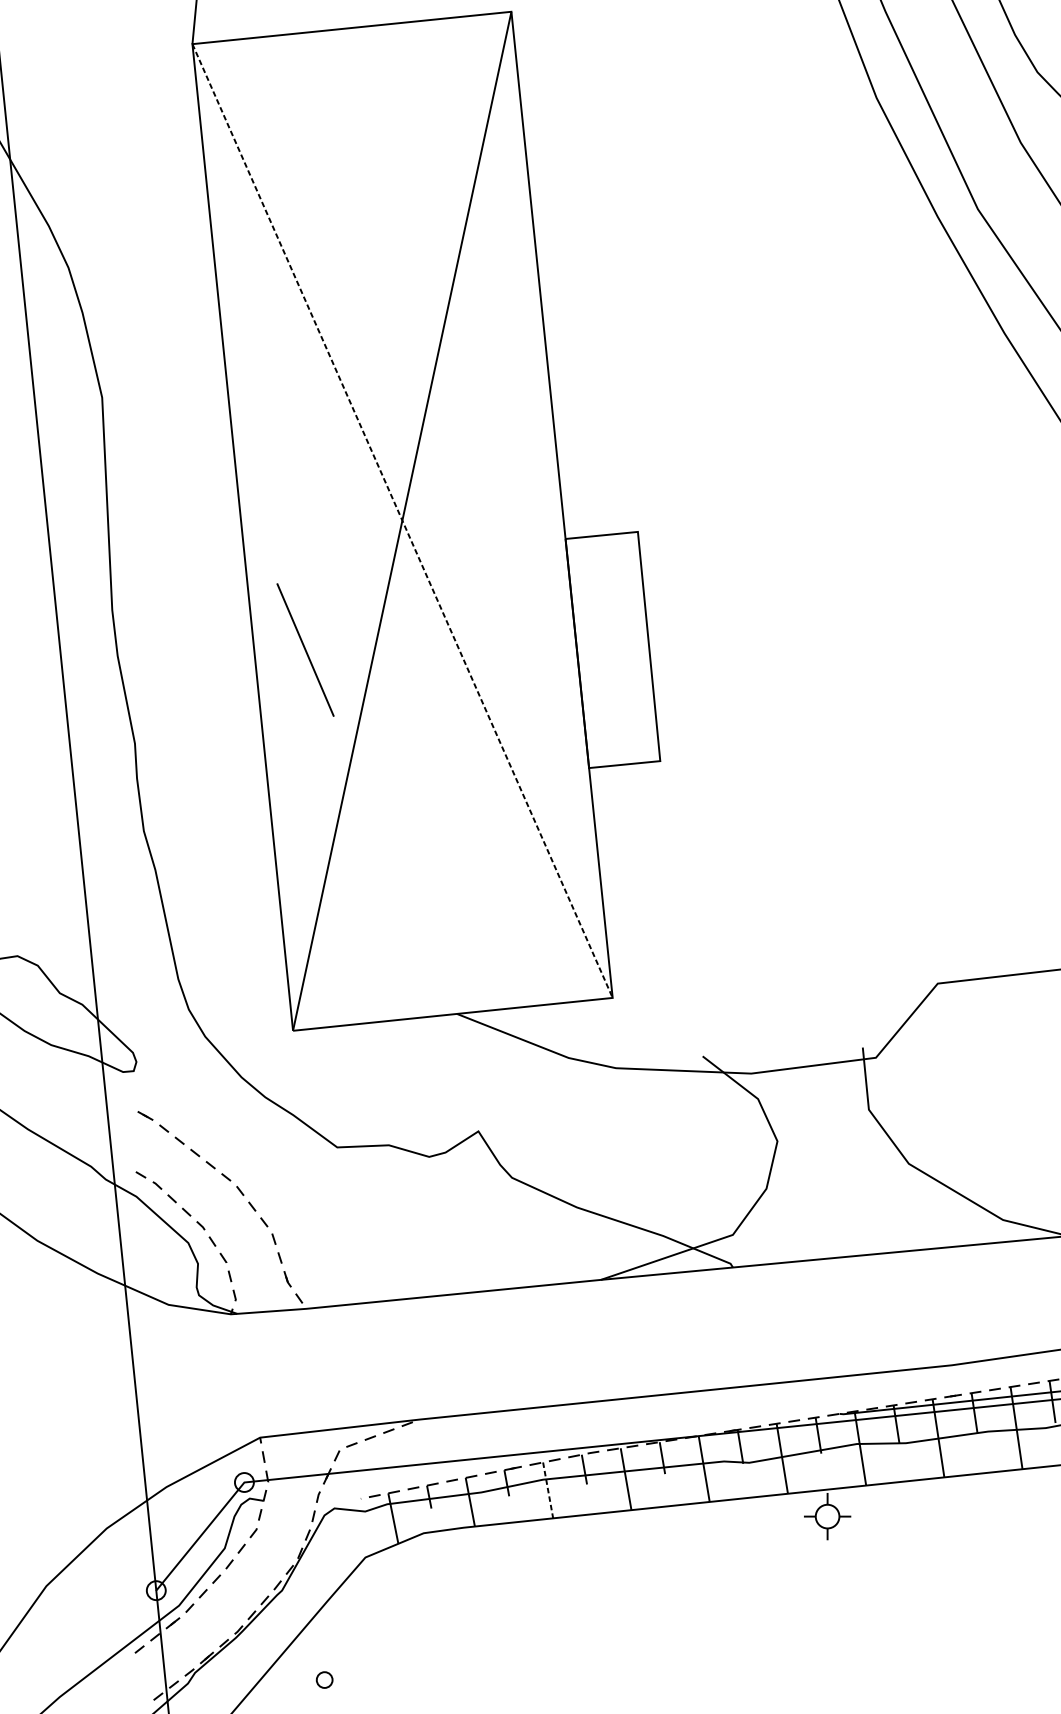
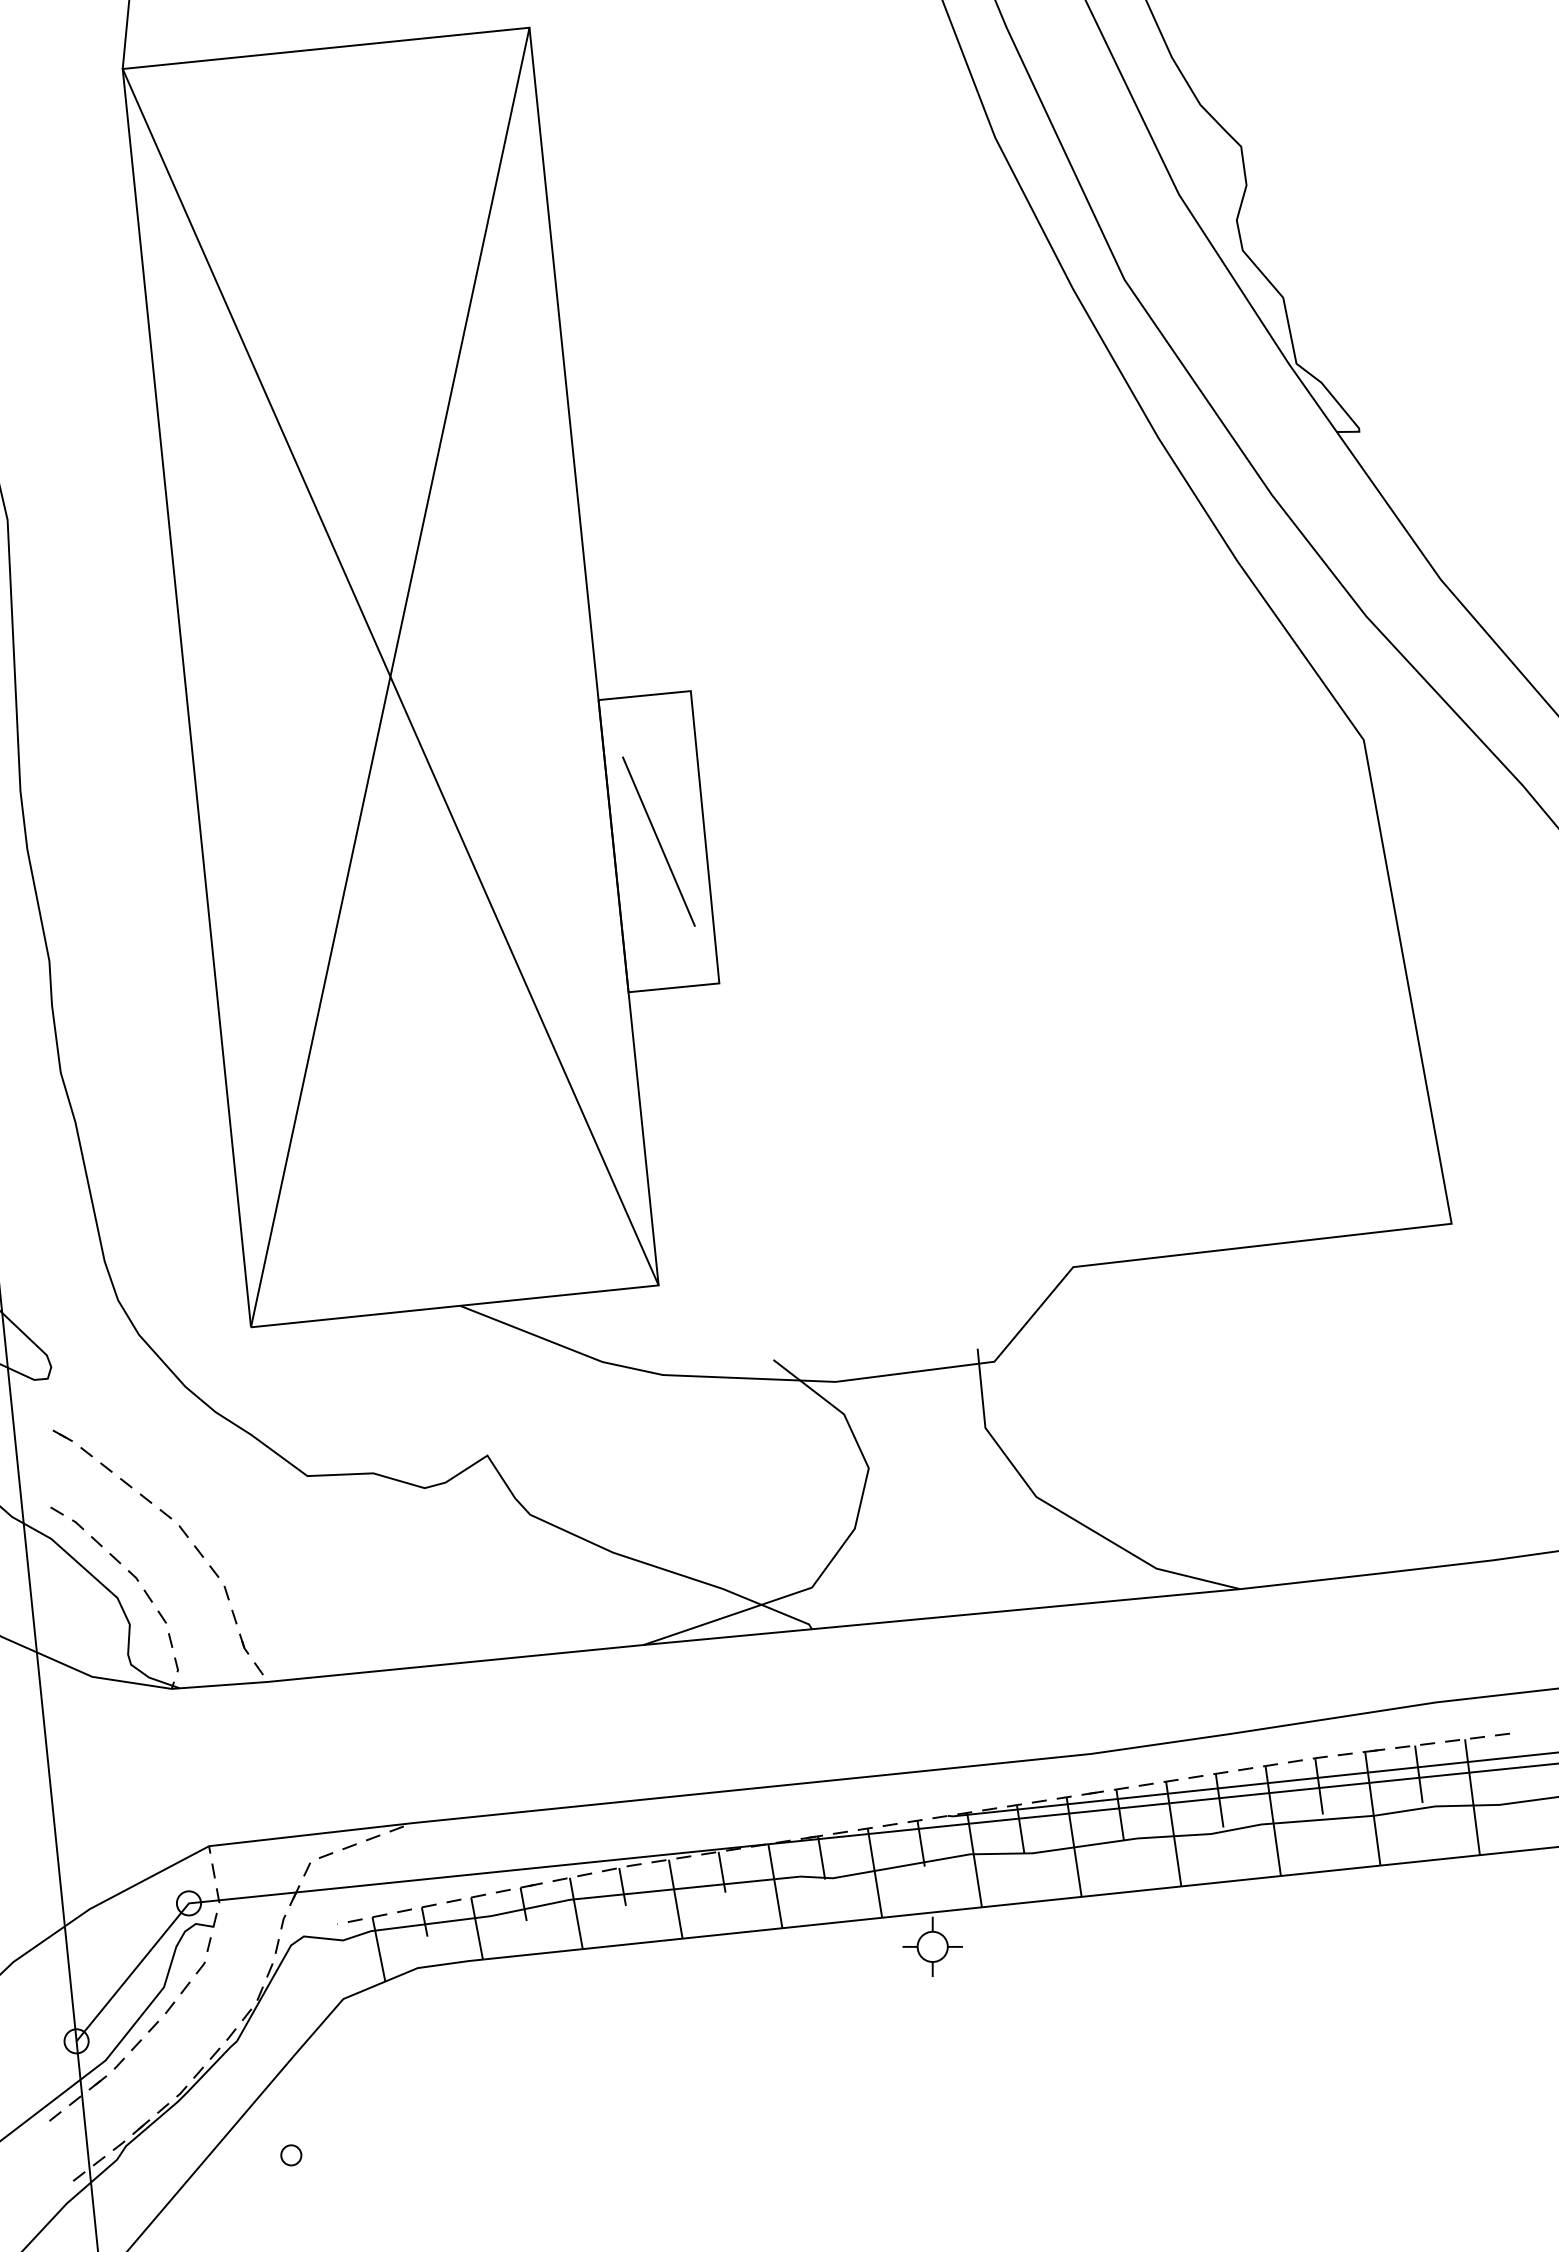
line: (402, 521) -> (390, 677), dashed -> solid
line: (305, 649) -> (658, 841), moved
line: (548, 1490) -> (576, 1913), dashed -> solid

